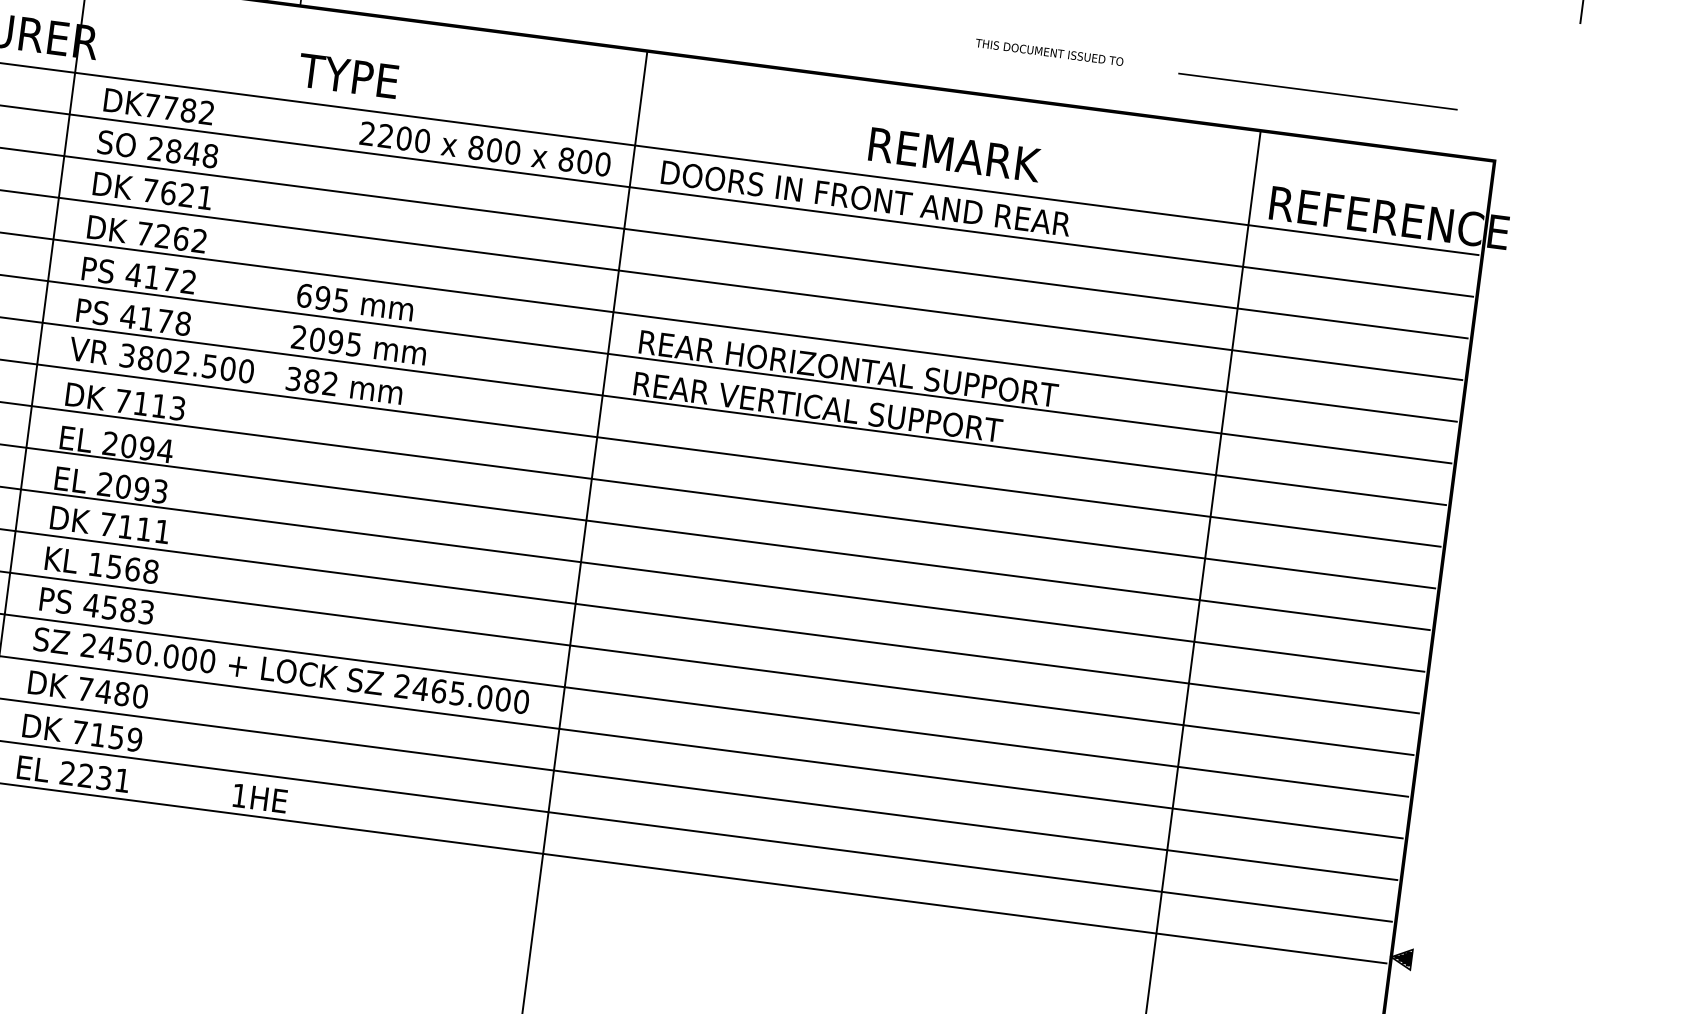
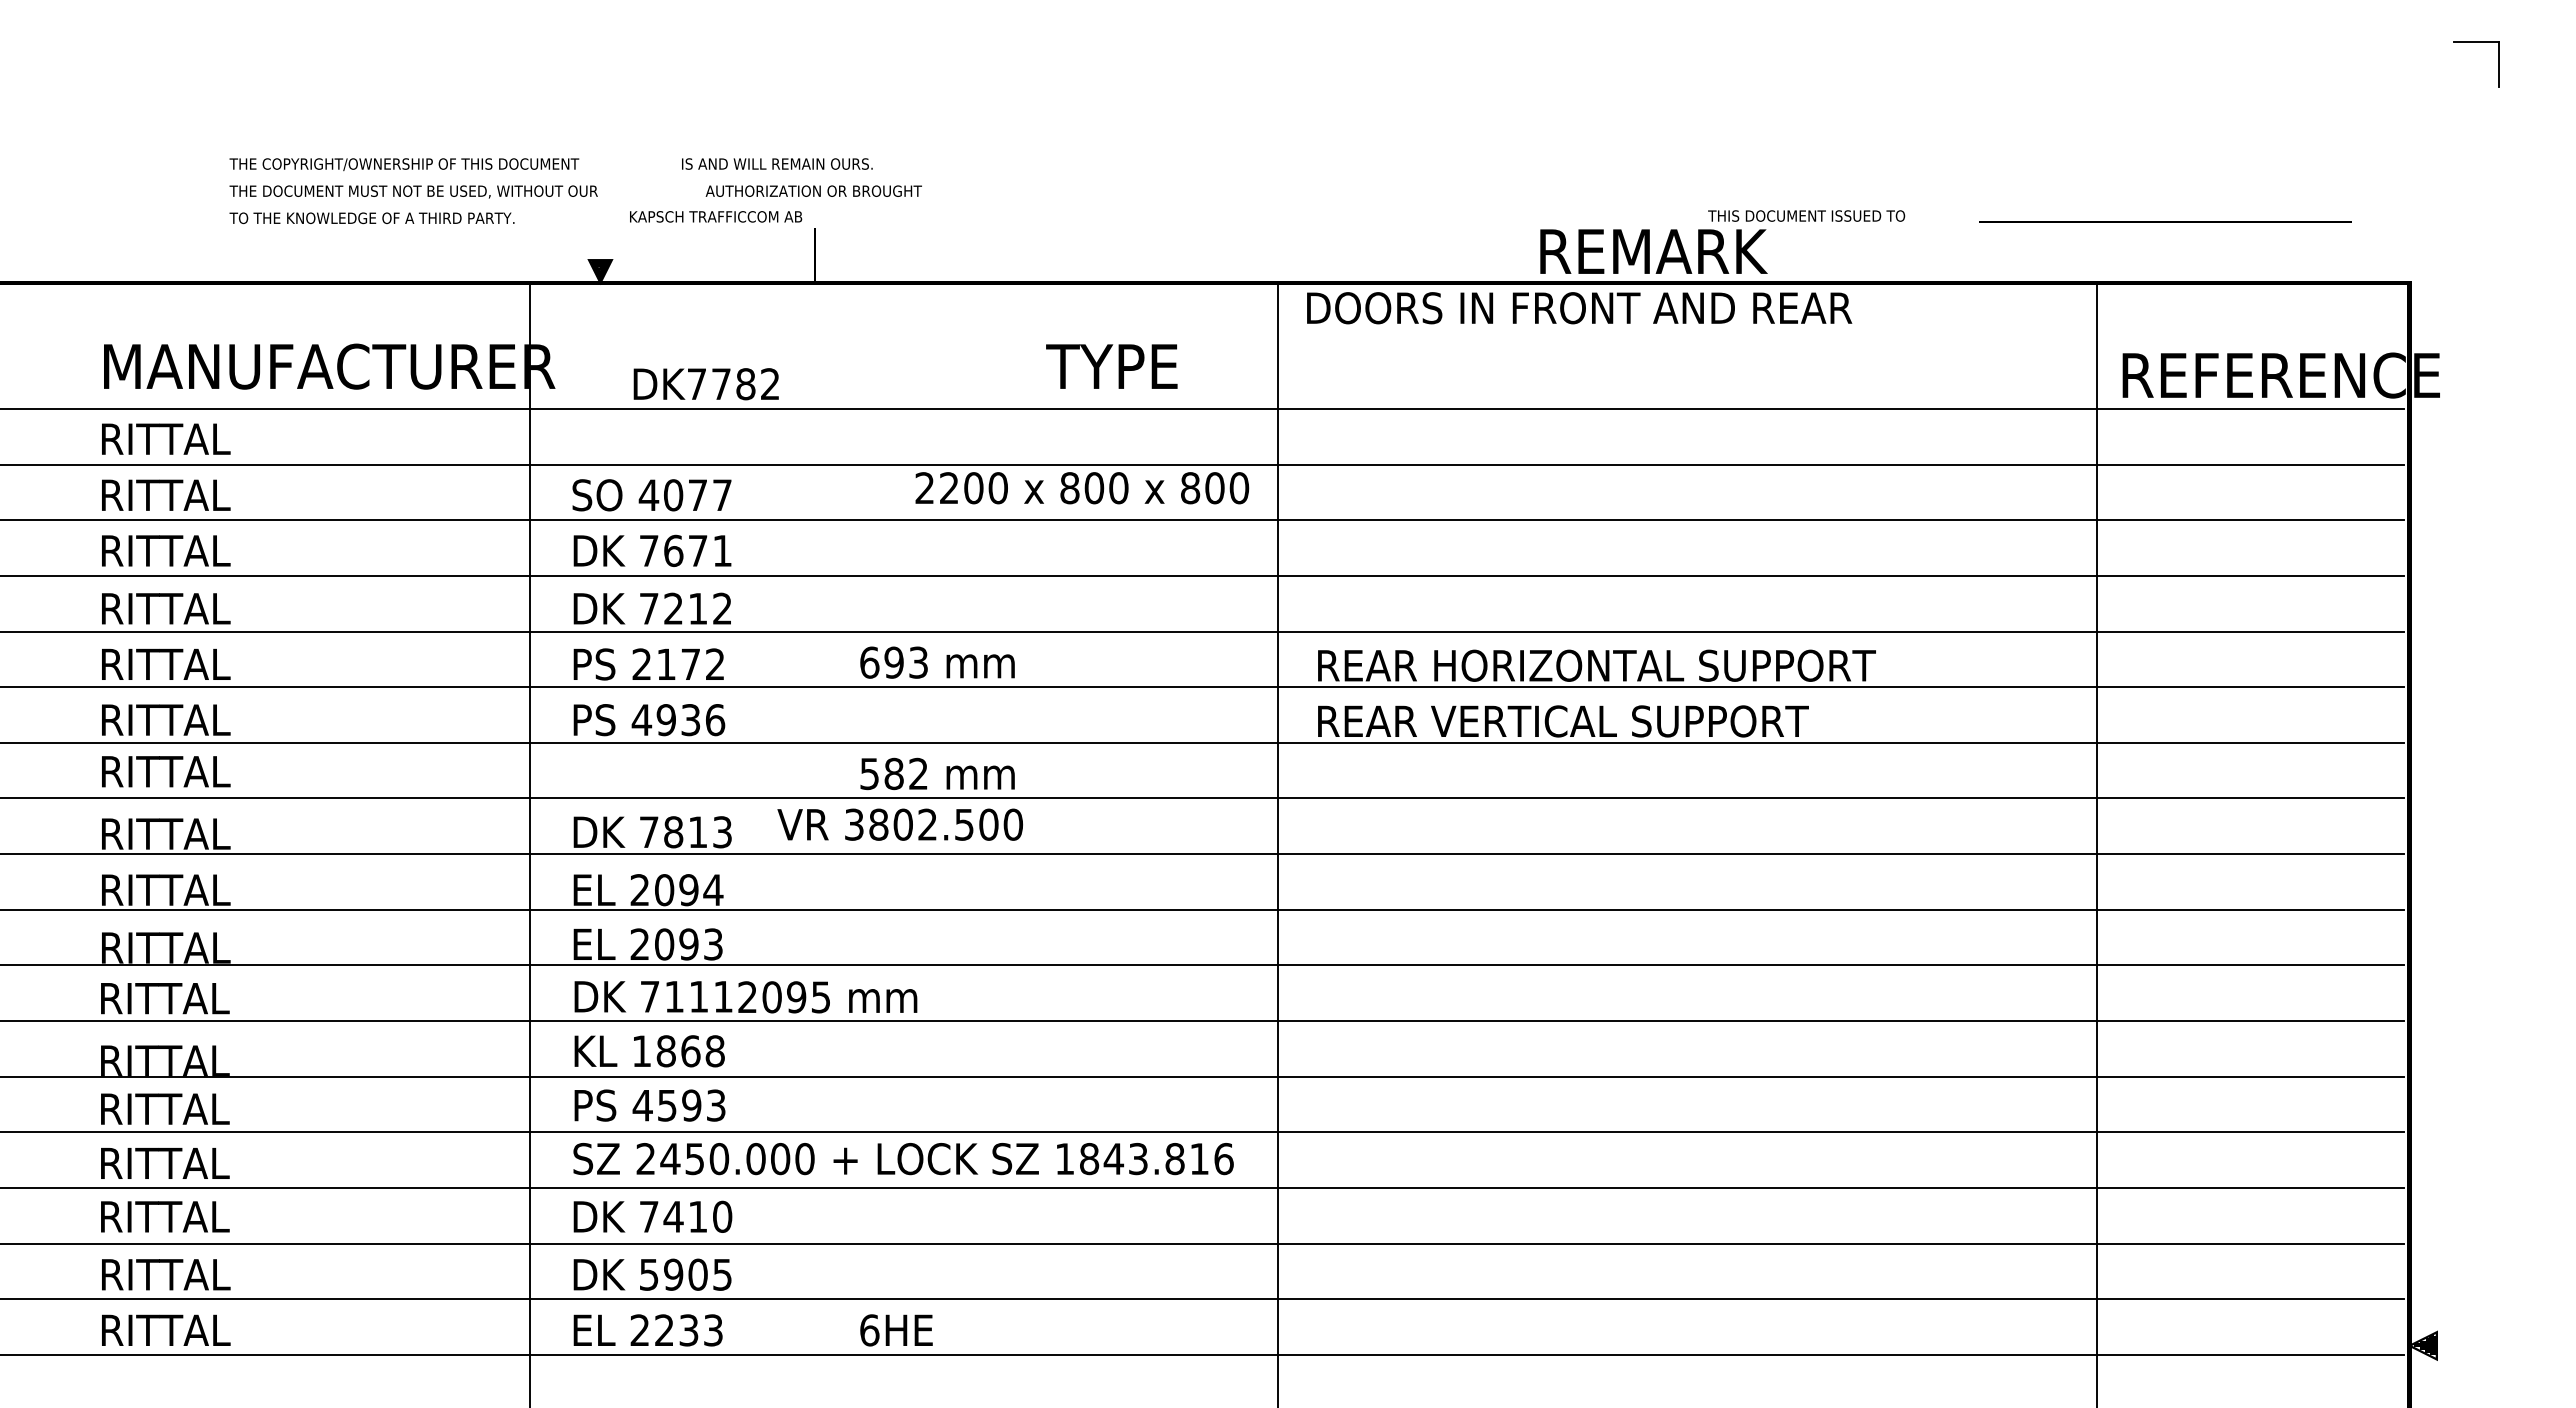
text: (348, 75) -> (1111, 366), moved
text: (158, 106) -> (705, 384), moved
text: (485, 149) -> (1082, 488), moved
text: (182, 152) -> (685, 495), 2848 -> 4077
text: (954, 154) -> (1653, 251), moved
text: (186, 195) -> (697, 550), 7621 -> 7671
text: (865, 198) -> (1579, 308), moved
text: (180, 238) -> (697, 608), 7262 -> 7212
text: (133, 274) -> (641, 663), 4172 -> 2172
text: (341, 300) -> (918, 662), 695 -> 693
text: (164, 321) -> (690, 720), 4178 -> 4936
text: (358, 345) -> (827, 997), moved
text: (161, 360) -> (899, 824), moved
text: (293, 378) -> (869, 773), 382 -> 582
text: (141, 403) -> (673, 832), 7113 -> 7813
text: (113, 567) -> (665, 1051), 1568 -> 1868
text: (128, 610) -> (691, 1105), 4583 -> 4593
text: (121, 693) -> (697, 1216), 7480 -> 7410
text: (462, 693) -> (1144, 1158), 2465.000 -> 1843.816
text: (107, 736) -> (686, 1274), 7159 -> 5905
text: (122, 780) -> (713, 1330), 2231 -> 2233
text: (239, 795) -> (869, 1330), 1HE -> 6HE

